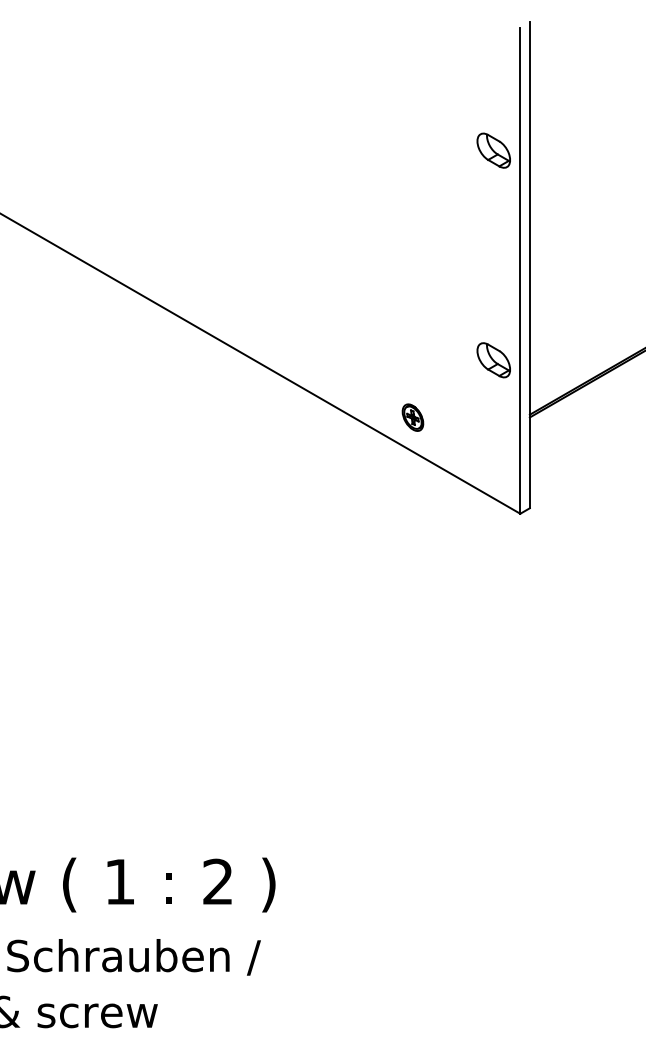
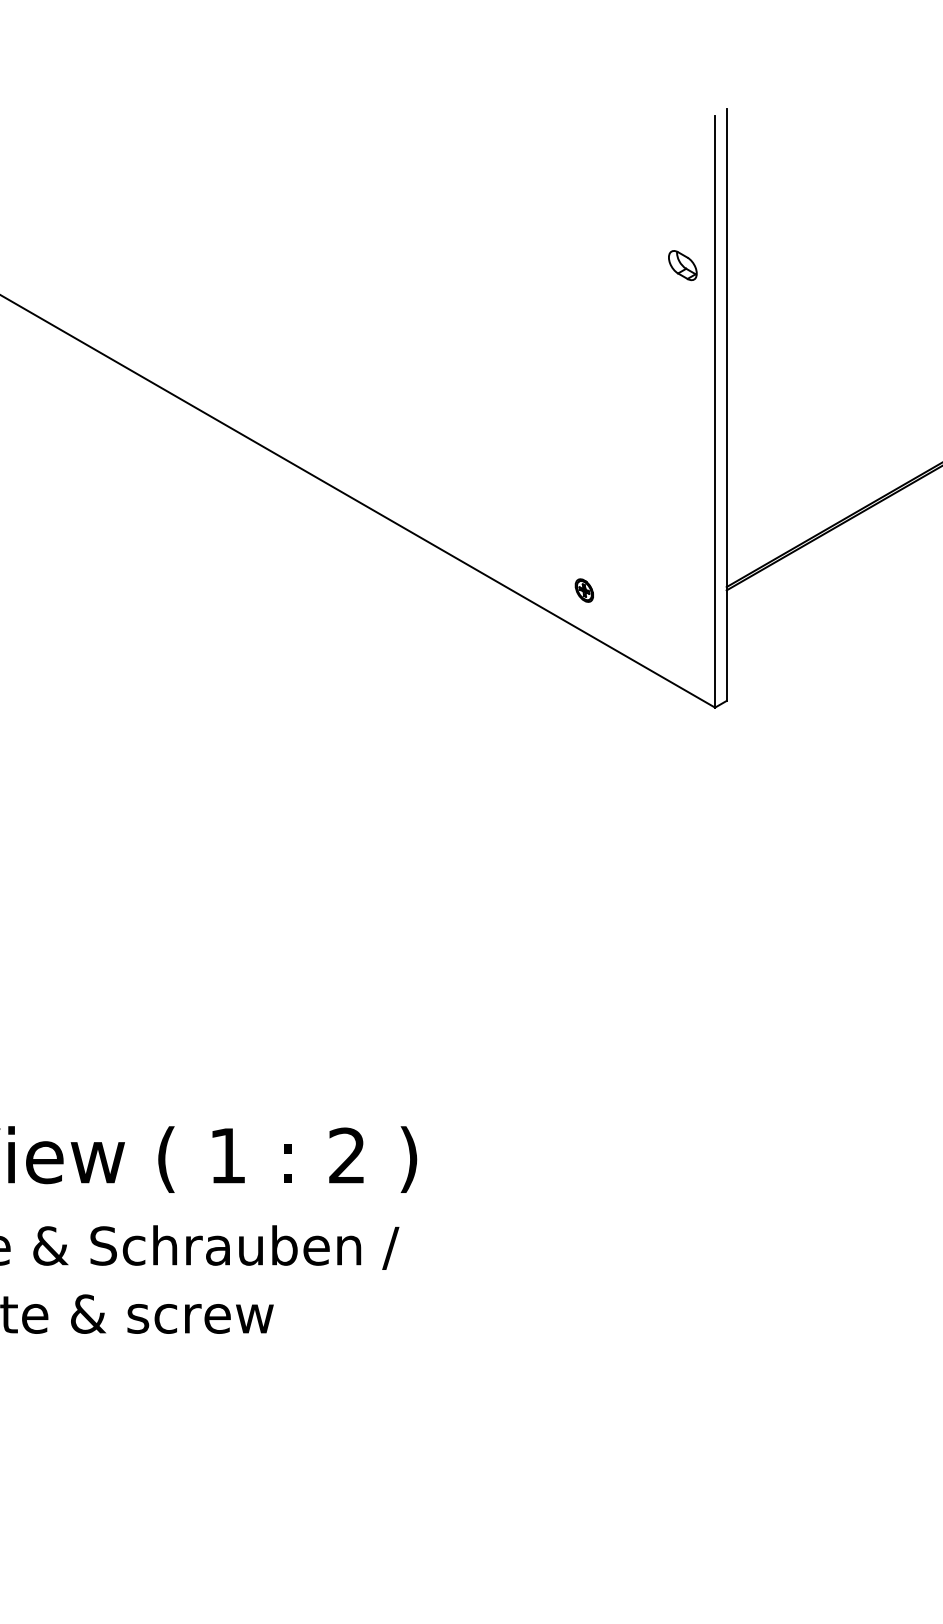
part: (493, 150) -> (682, 265), size x0.7
part: (493, 360) -> (682, 520), removed
part: (413, 417) -> (584, 590), size x0.7

